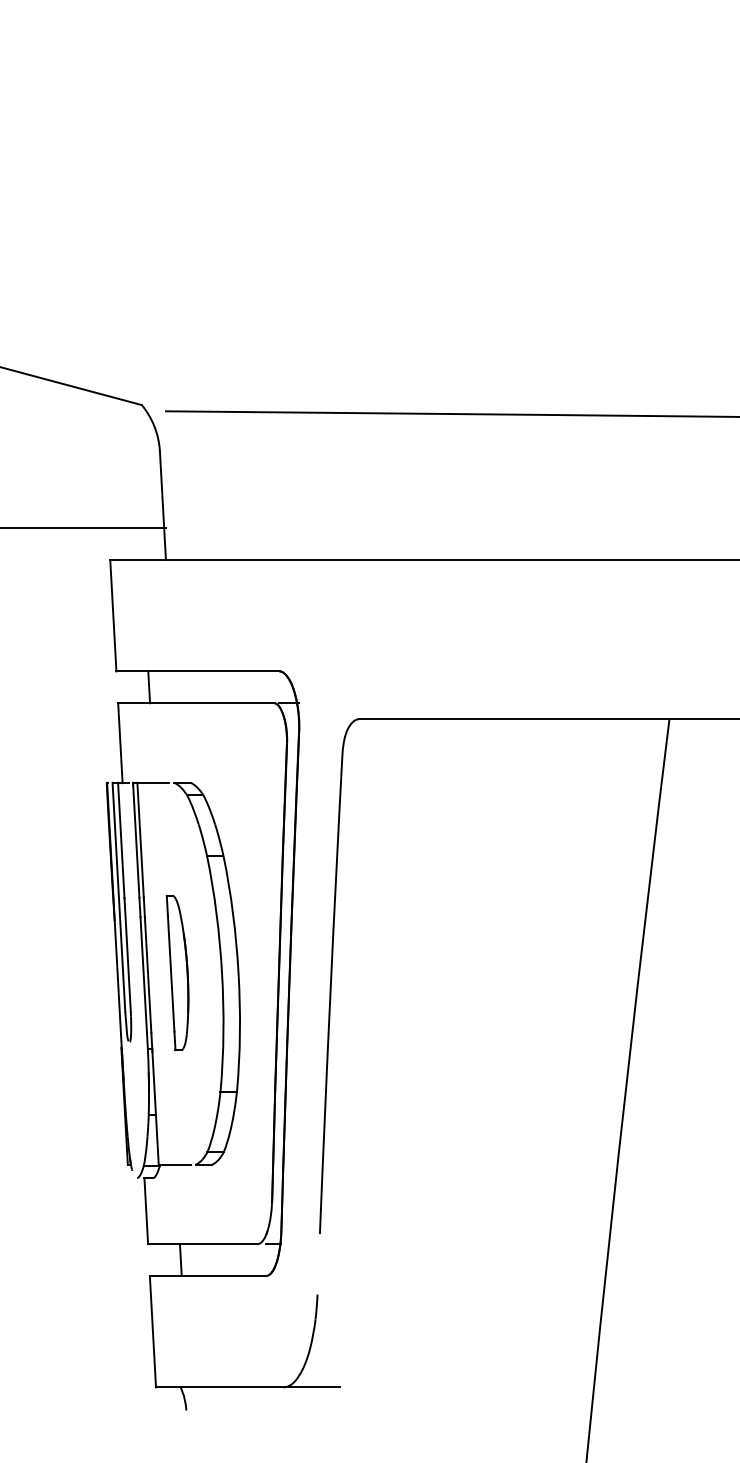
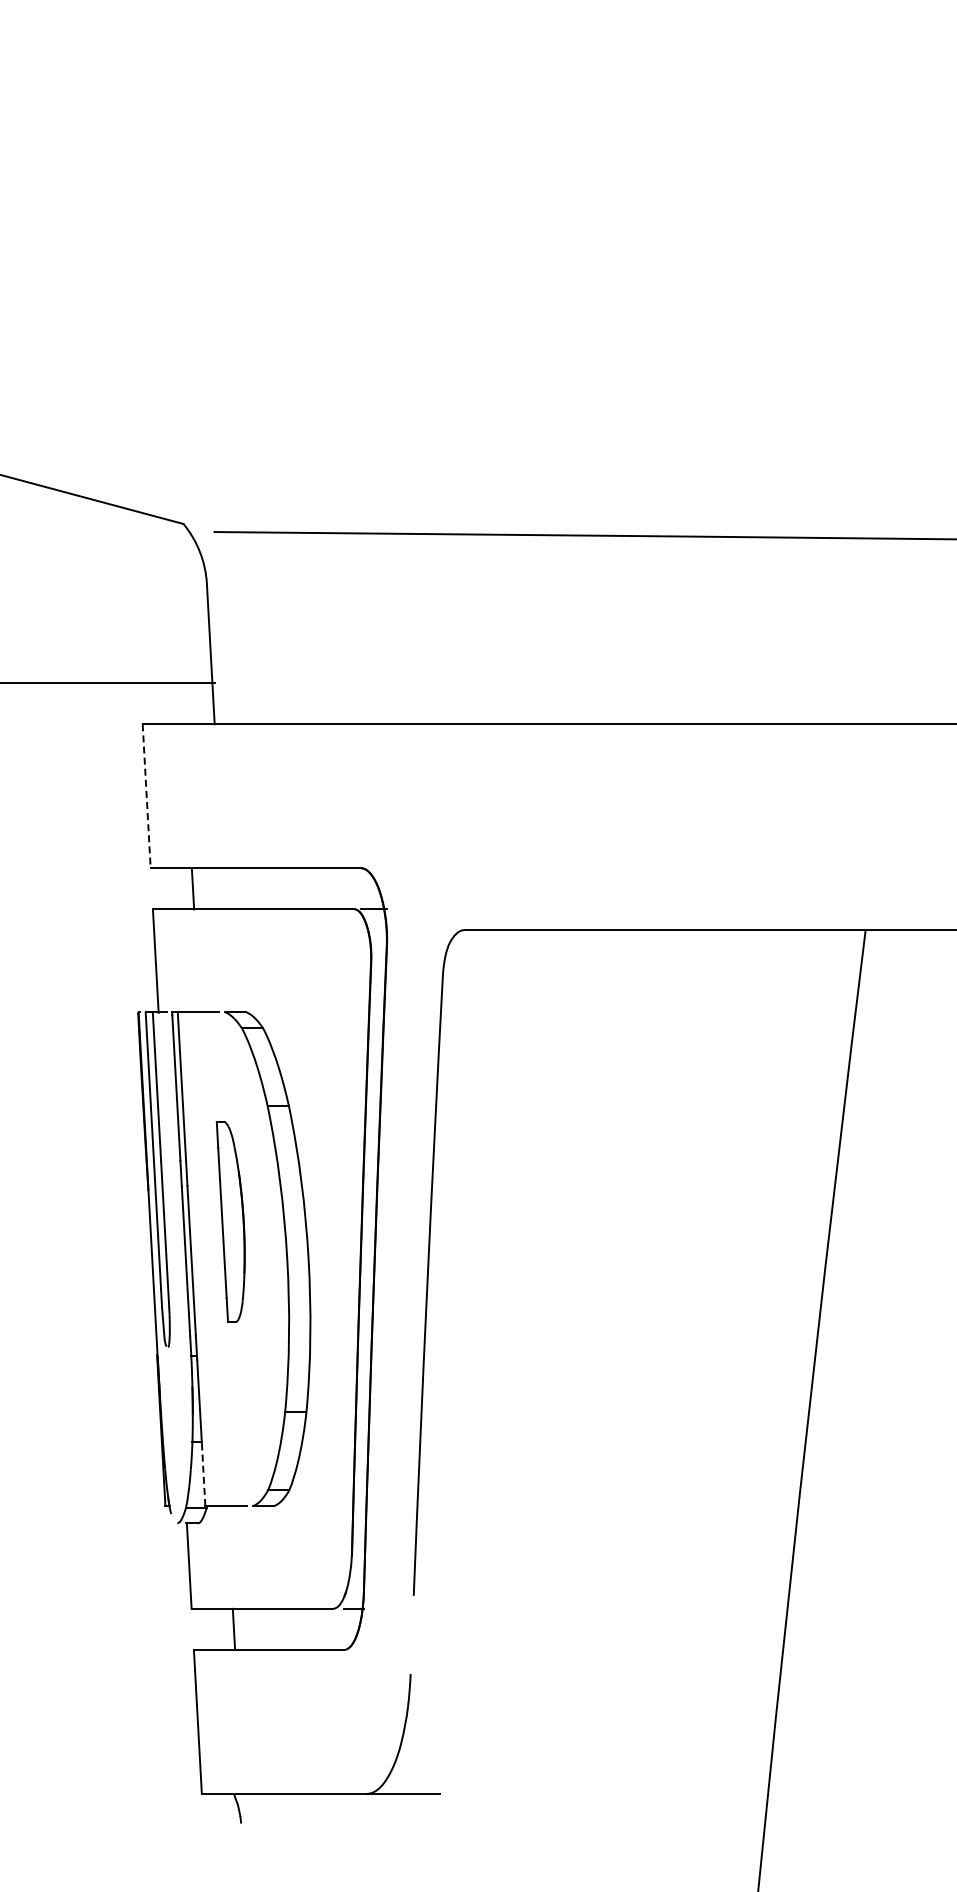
line: (113, 615) -> (146, 796), solid -> dashed
part: (177, 972) -> (230, 1221), moved
line: (157, 1140) -> (203, 1474), solid -> dashed

